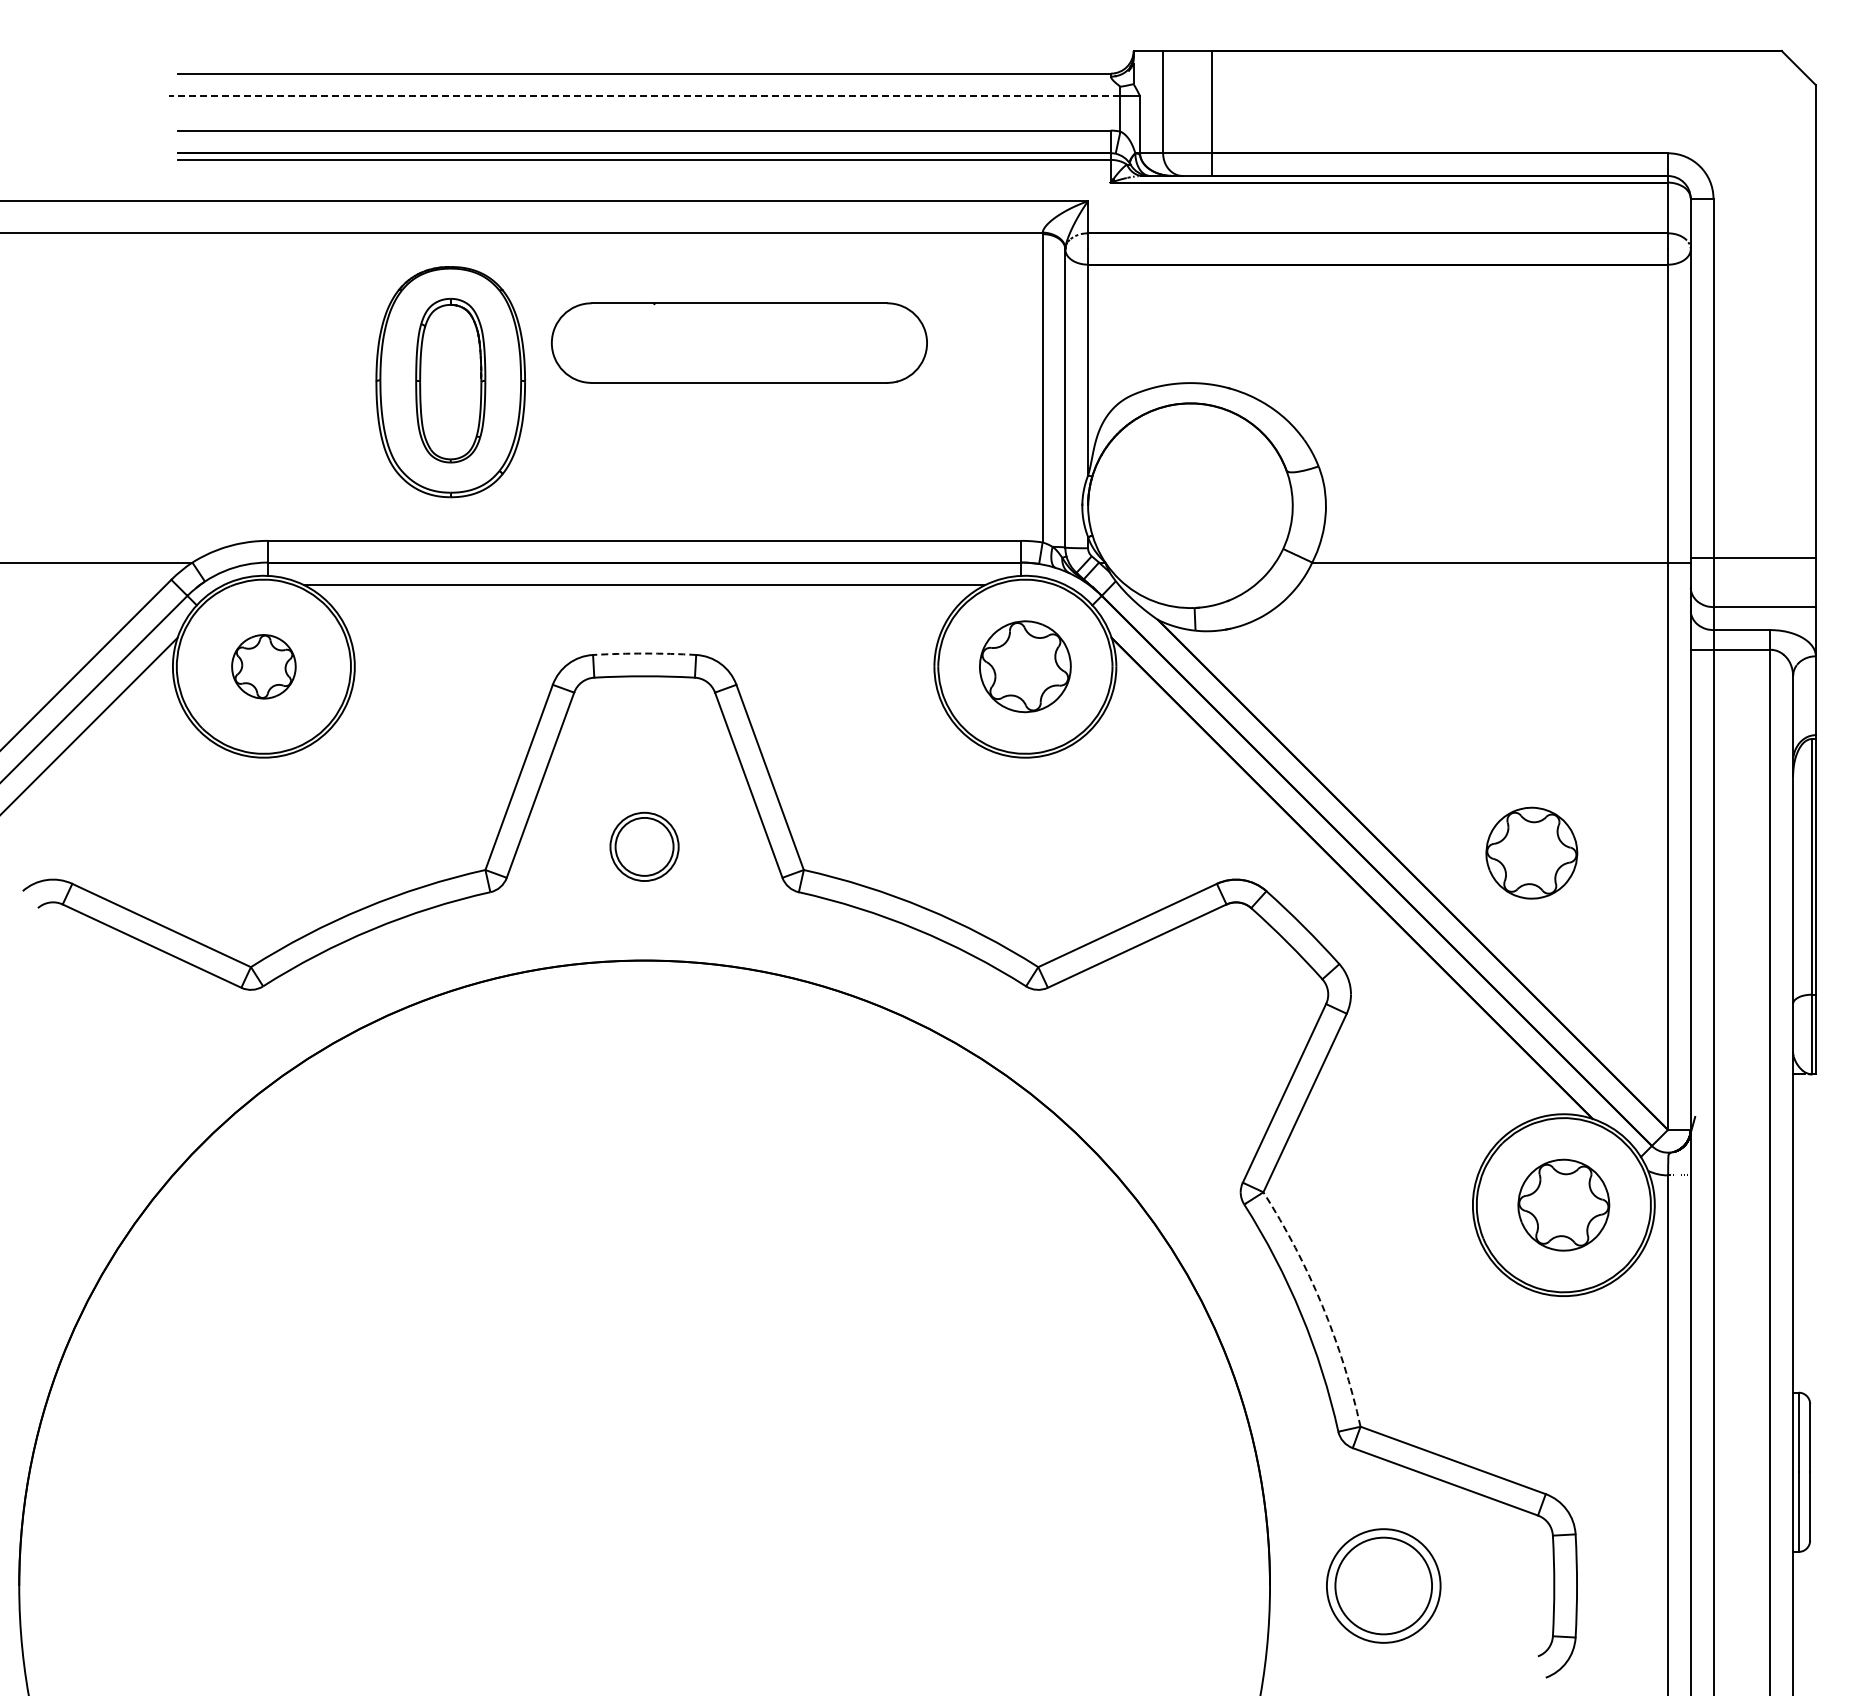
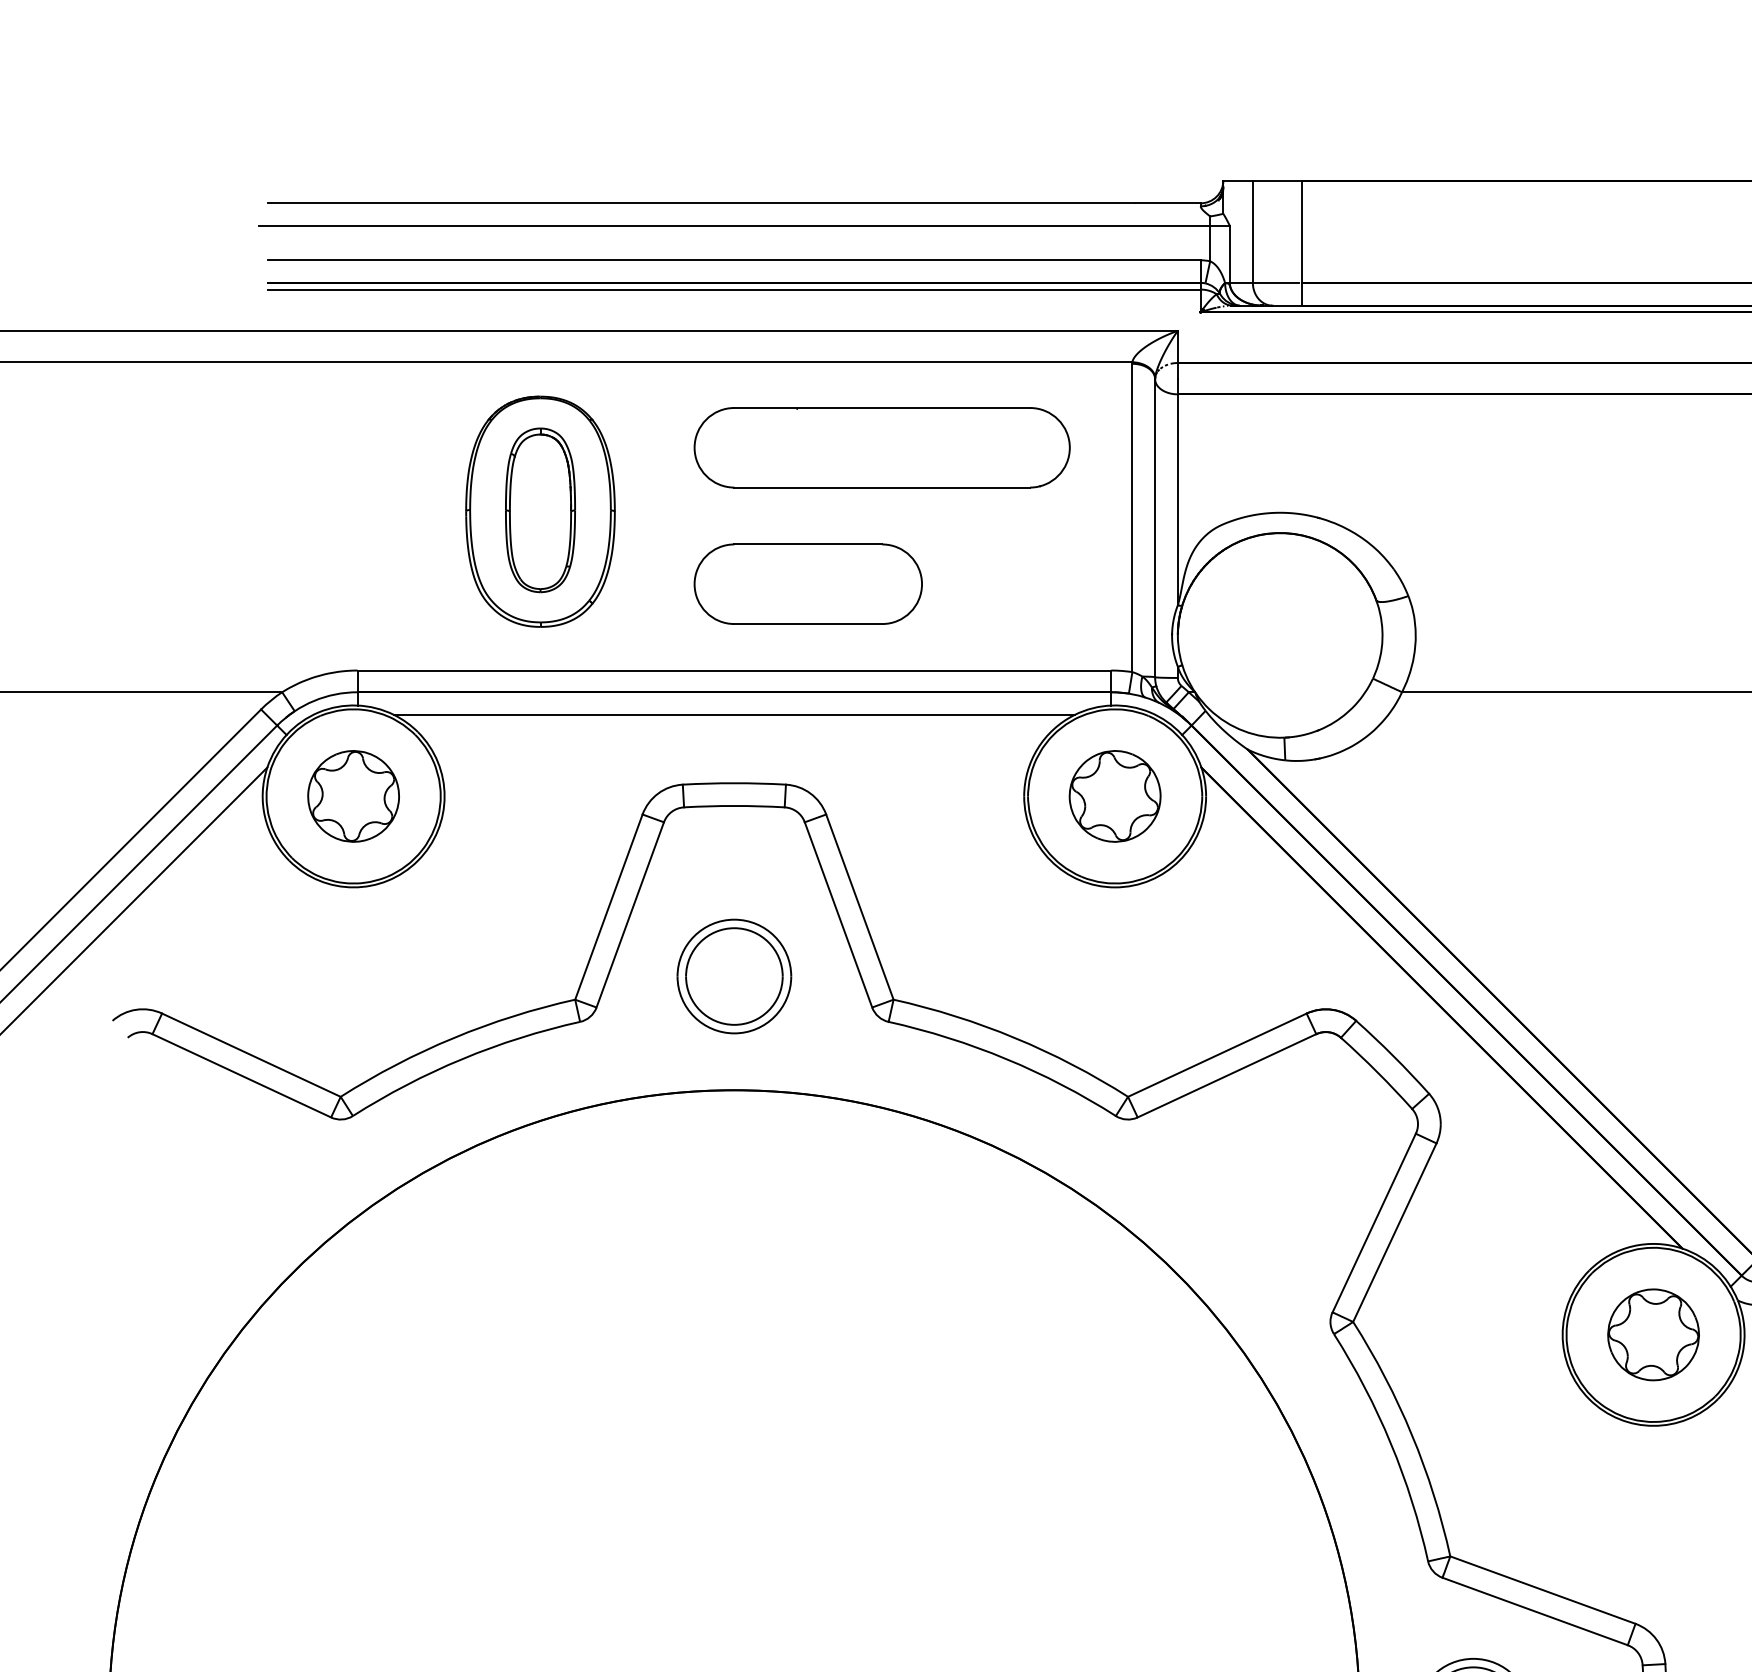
line: (644, 96) -> (734, 226), dashed -> solid
part: (739, 342) -> (882, 447), moved
part: (718, 454) -> (808, 584), added
arc: (644, 653) -> (734, 783), dashed -> solid
part: (263, 666) -> (353, 796), size x1.43
part: (644, 846) -> (734, 976), size x1.67
part: (1531, 852) -> (1621, 982), removed
arc: (1322, 1305) -> (1412, 1435), dashed -> solid

